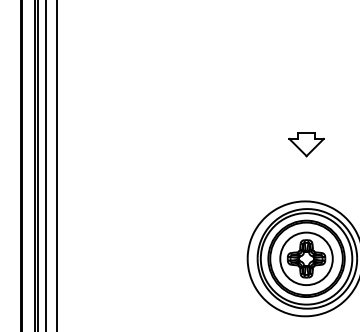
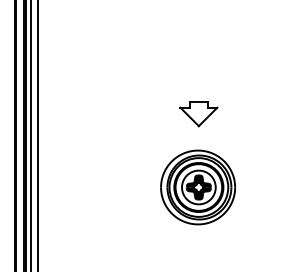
part: (305, 145) -> (198, 114), size x1.67

